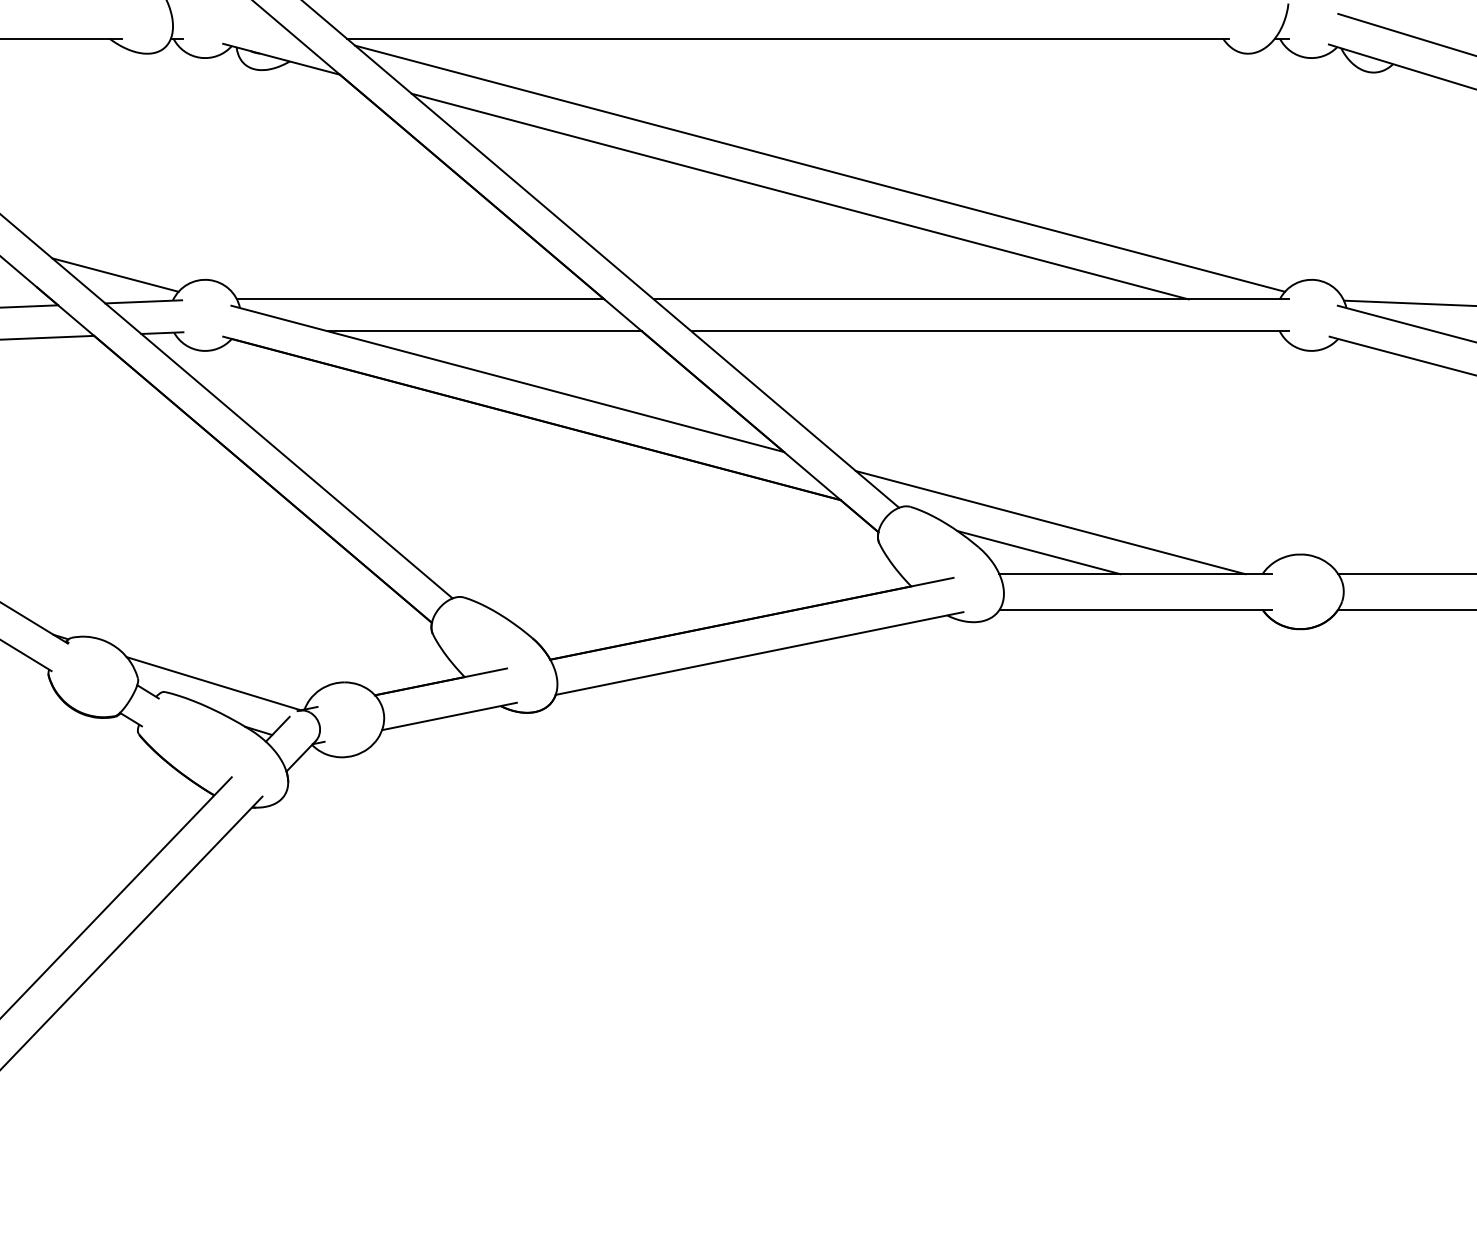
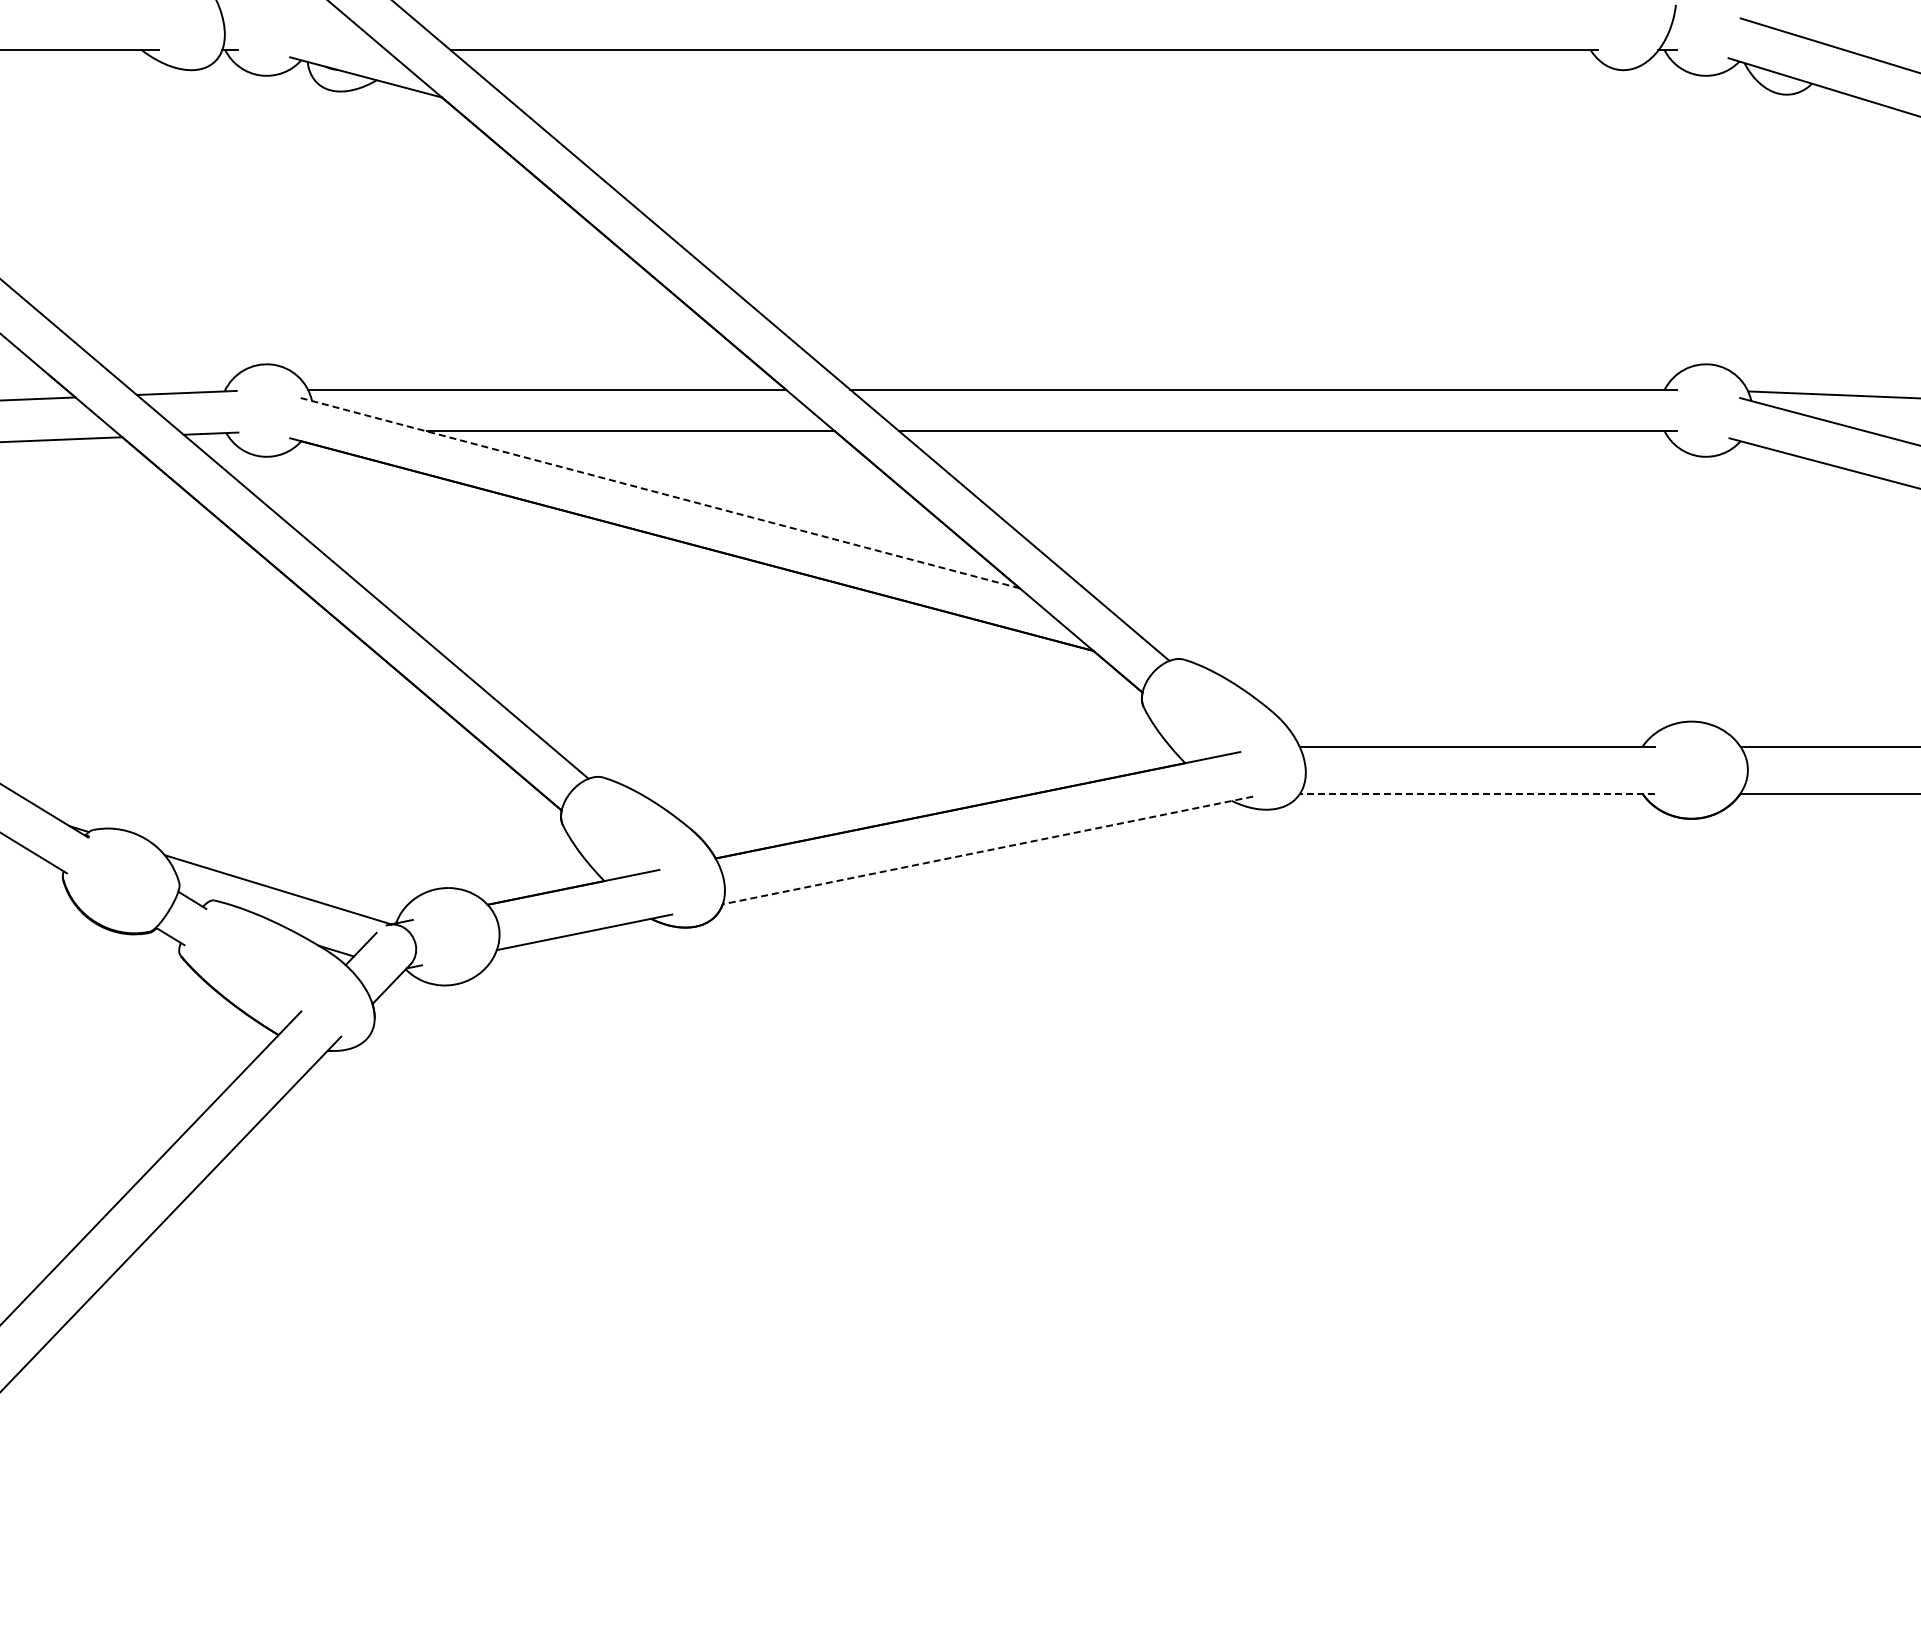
line: (819, 168) -> (1066, 219), removed
line: (799, 196) -> (1040, 255), removed
line: (115, 274) -> (149, 357), removed
line: (507, 379) -> (660, 493), solid -> dashed
line: (1050, 522) -> (1366, 680), removed
line: (1039, 552) -> (1351, 719), removed
line: (1135, 609) -> (1476, 793), solid -> dashed
line: (759, 653) -> (987, 850), solid -> dashed

